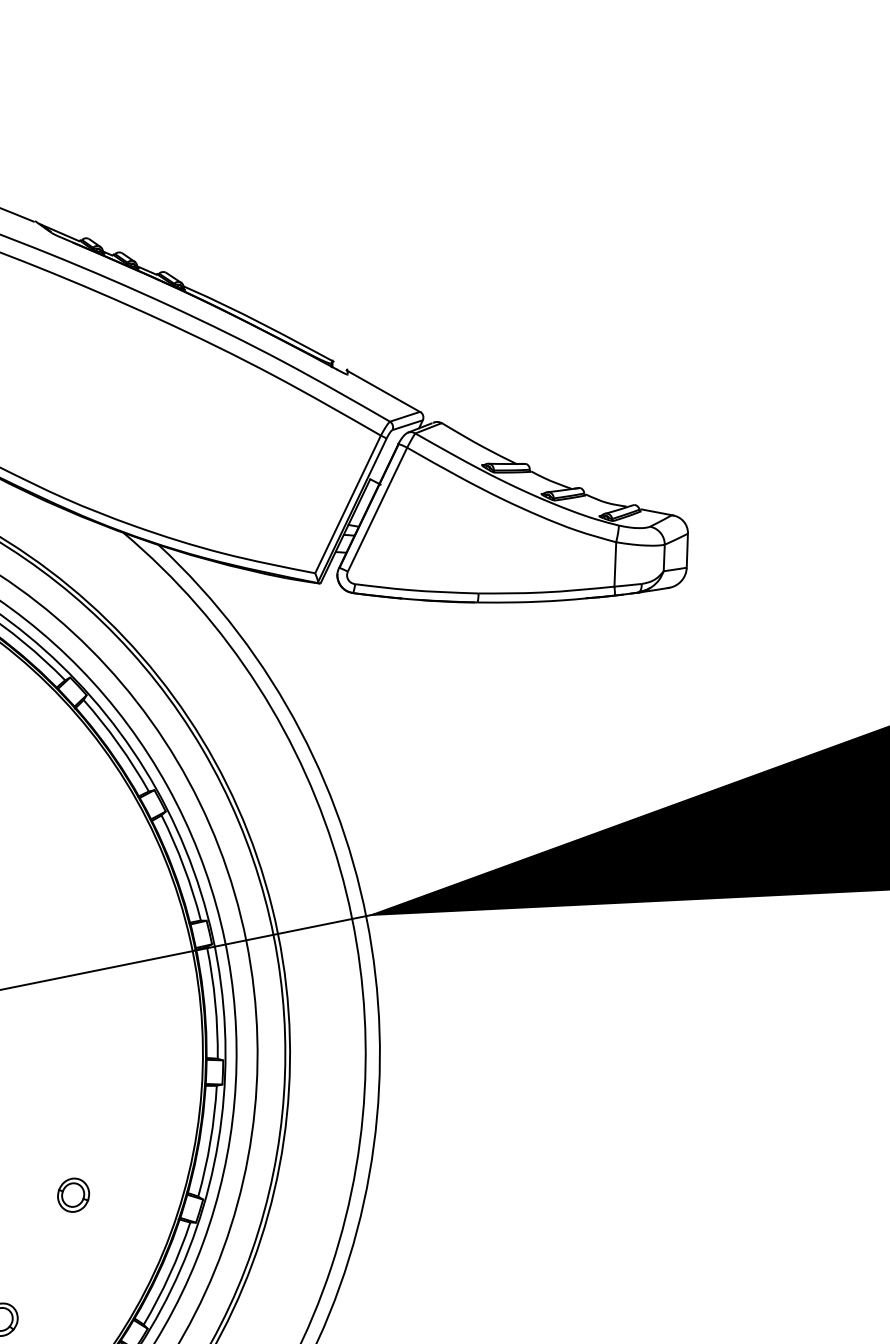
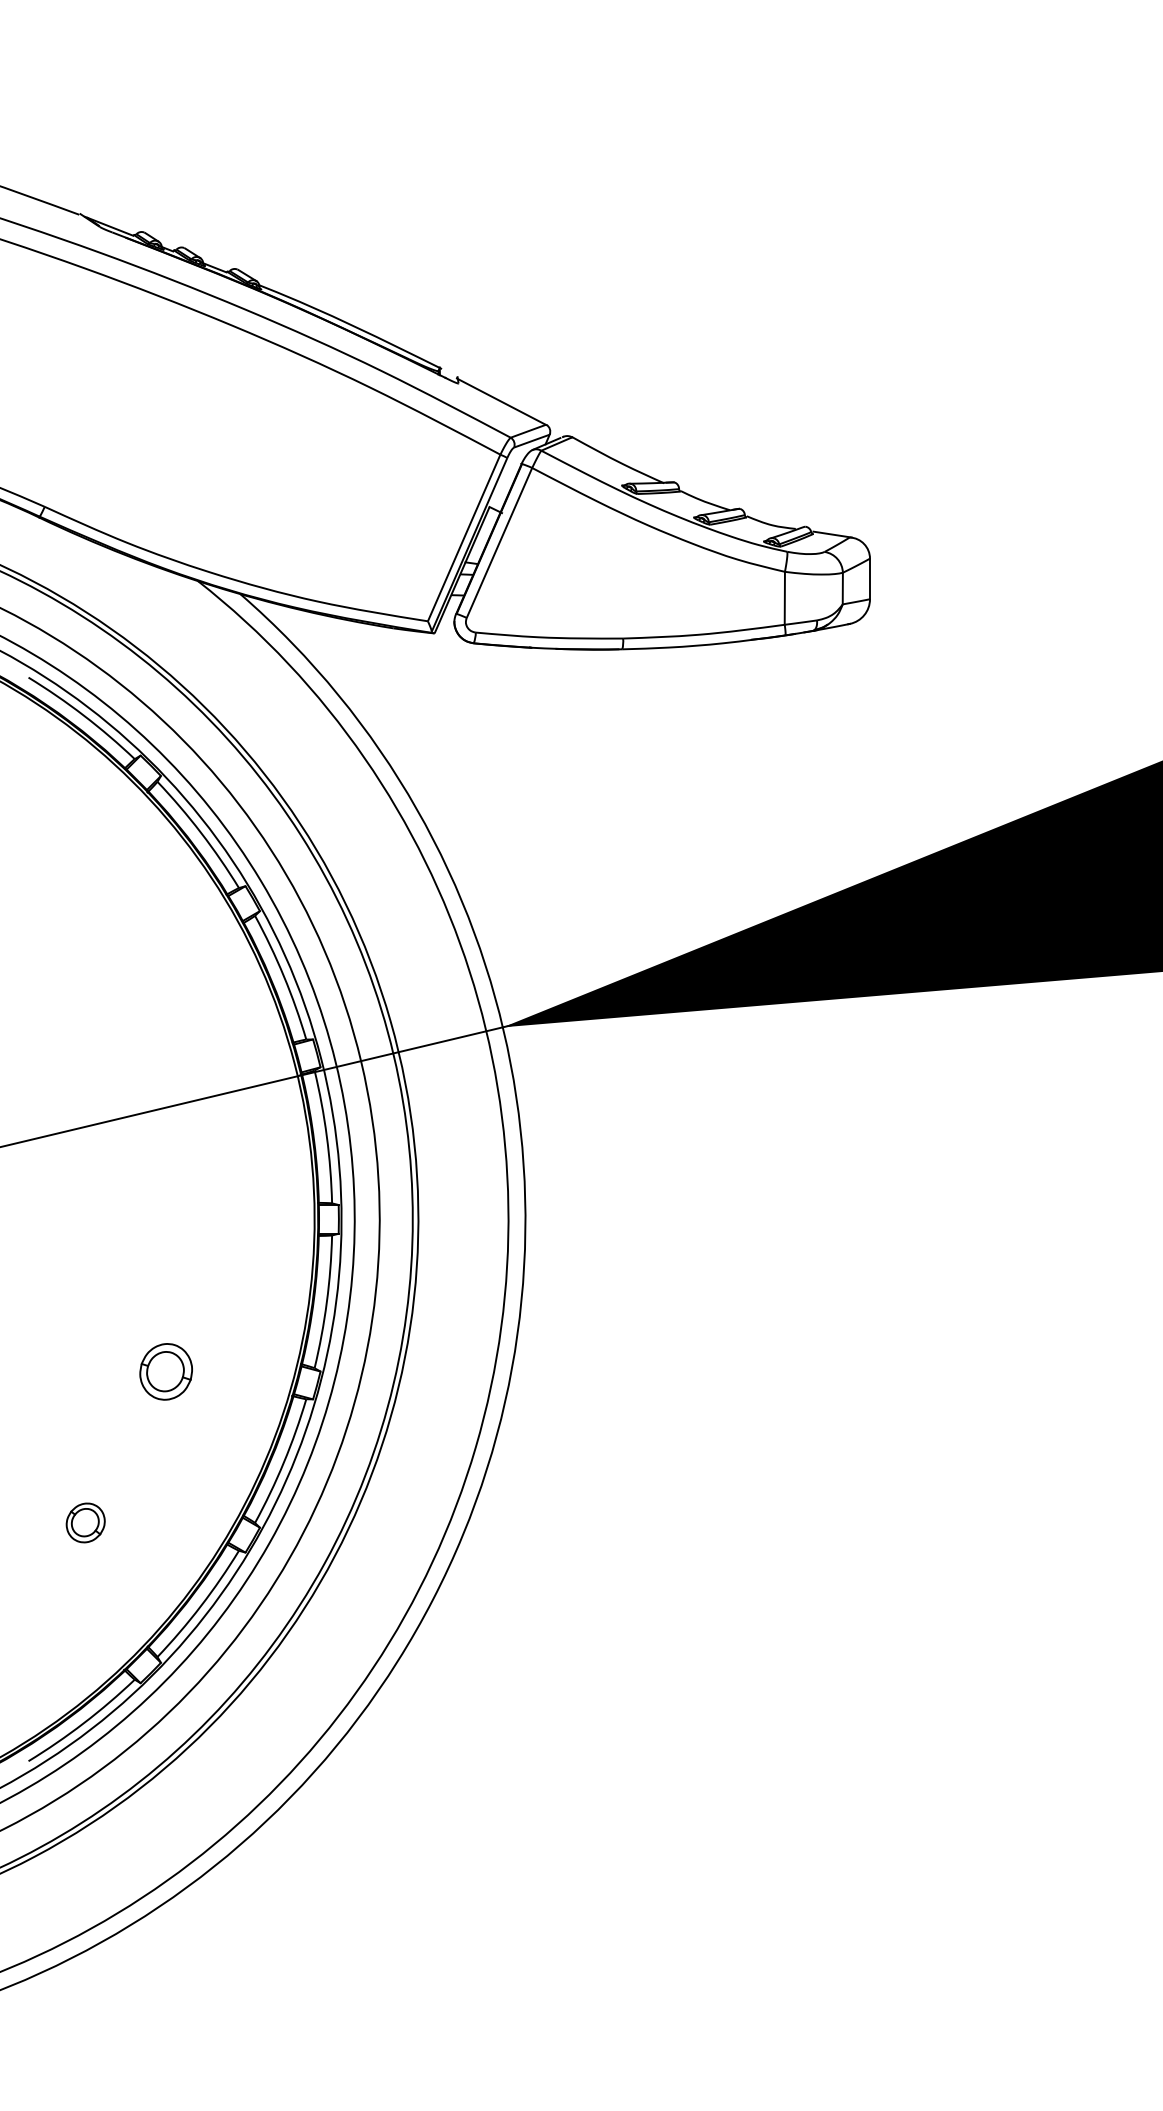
part: (73, 1195) -> (165, 1371), size x1.4

